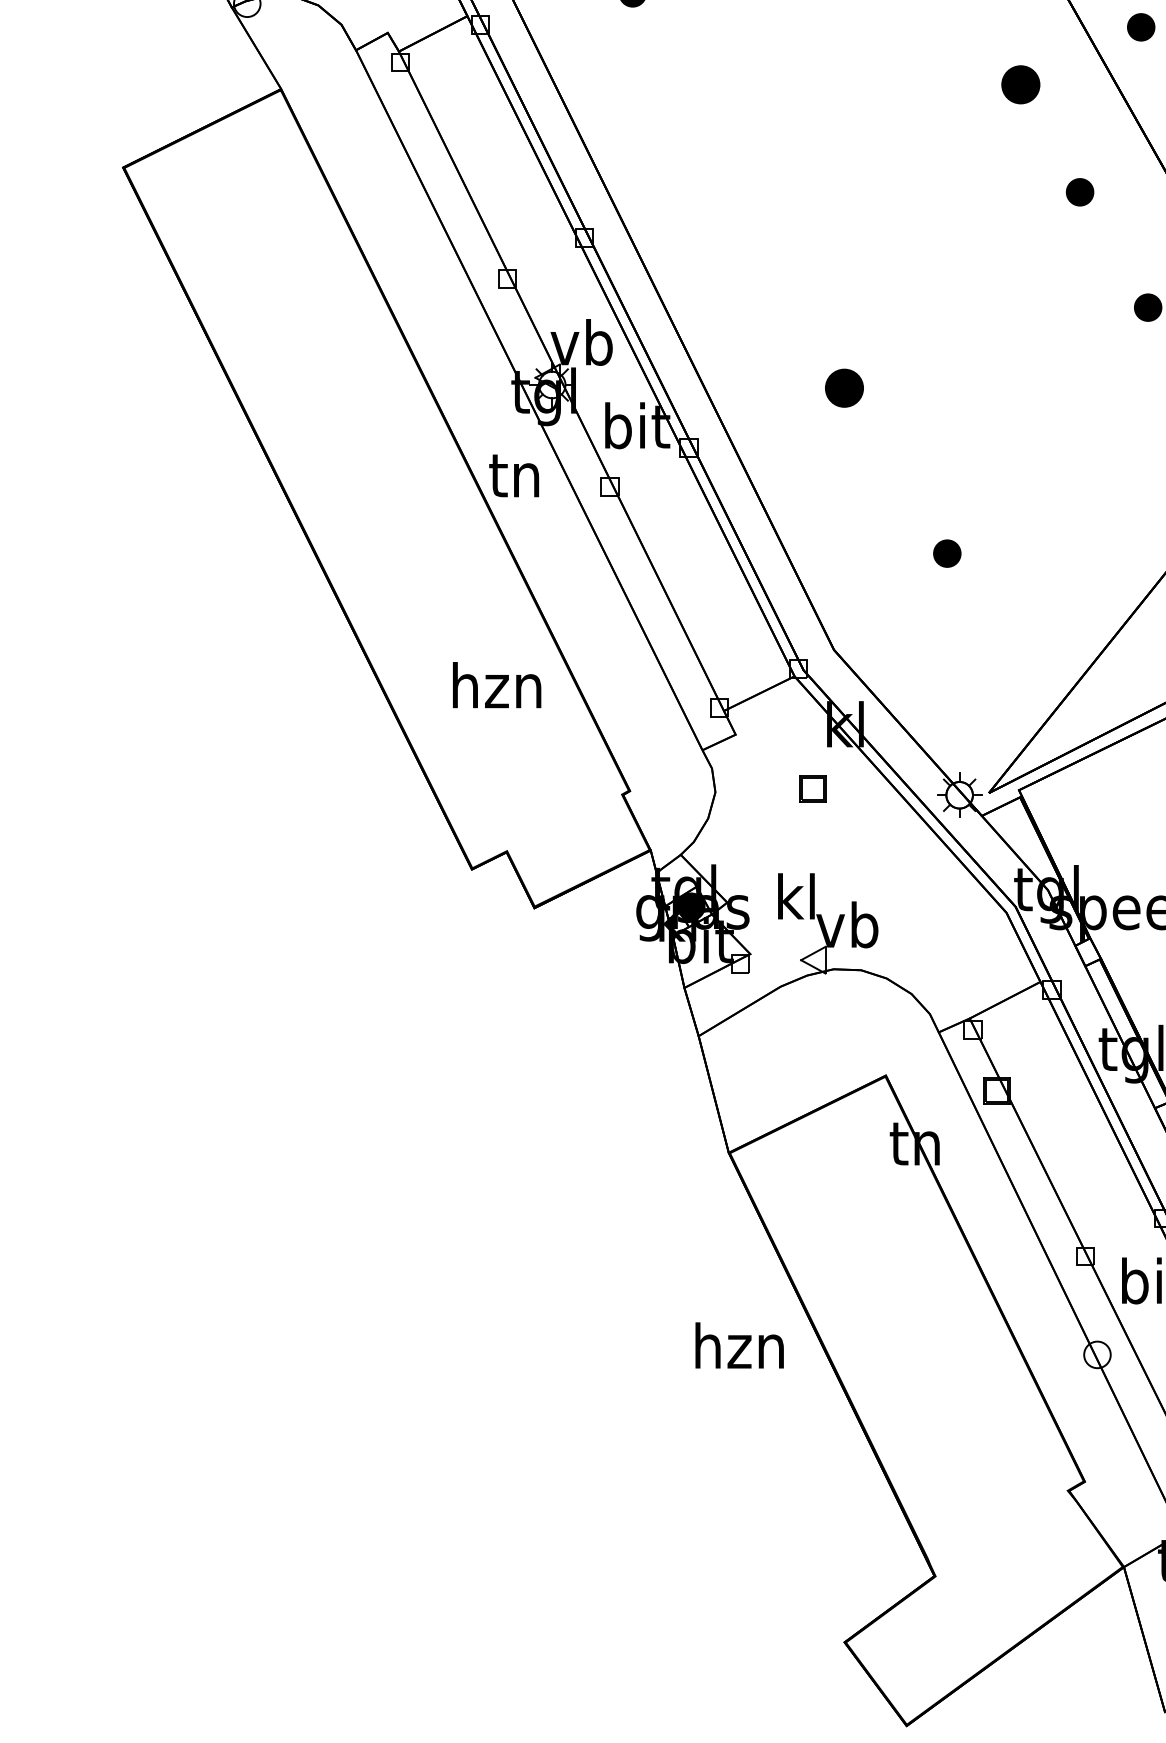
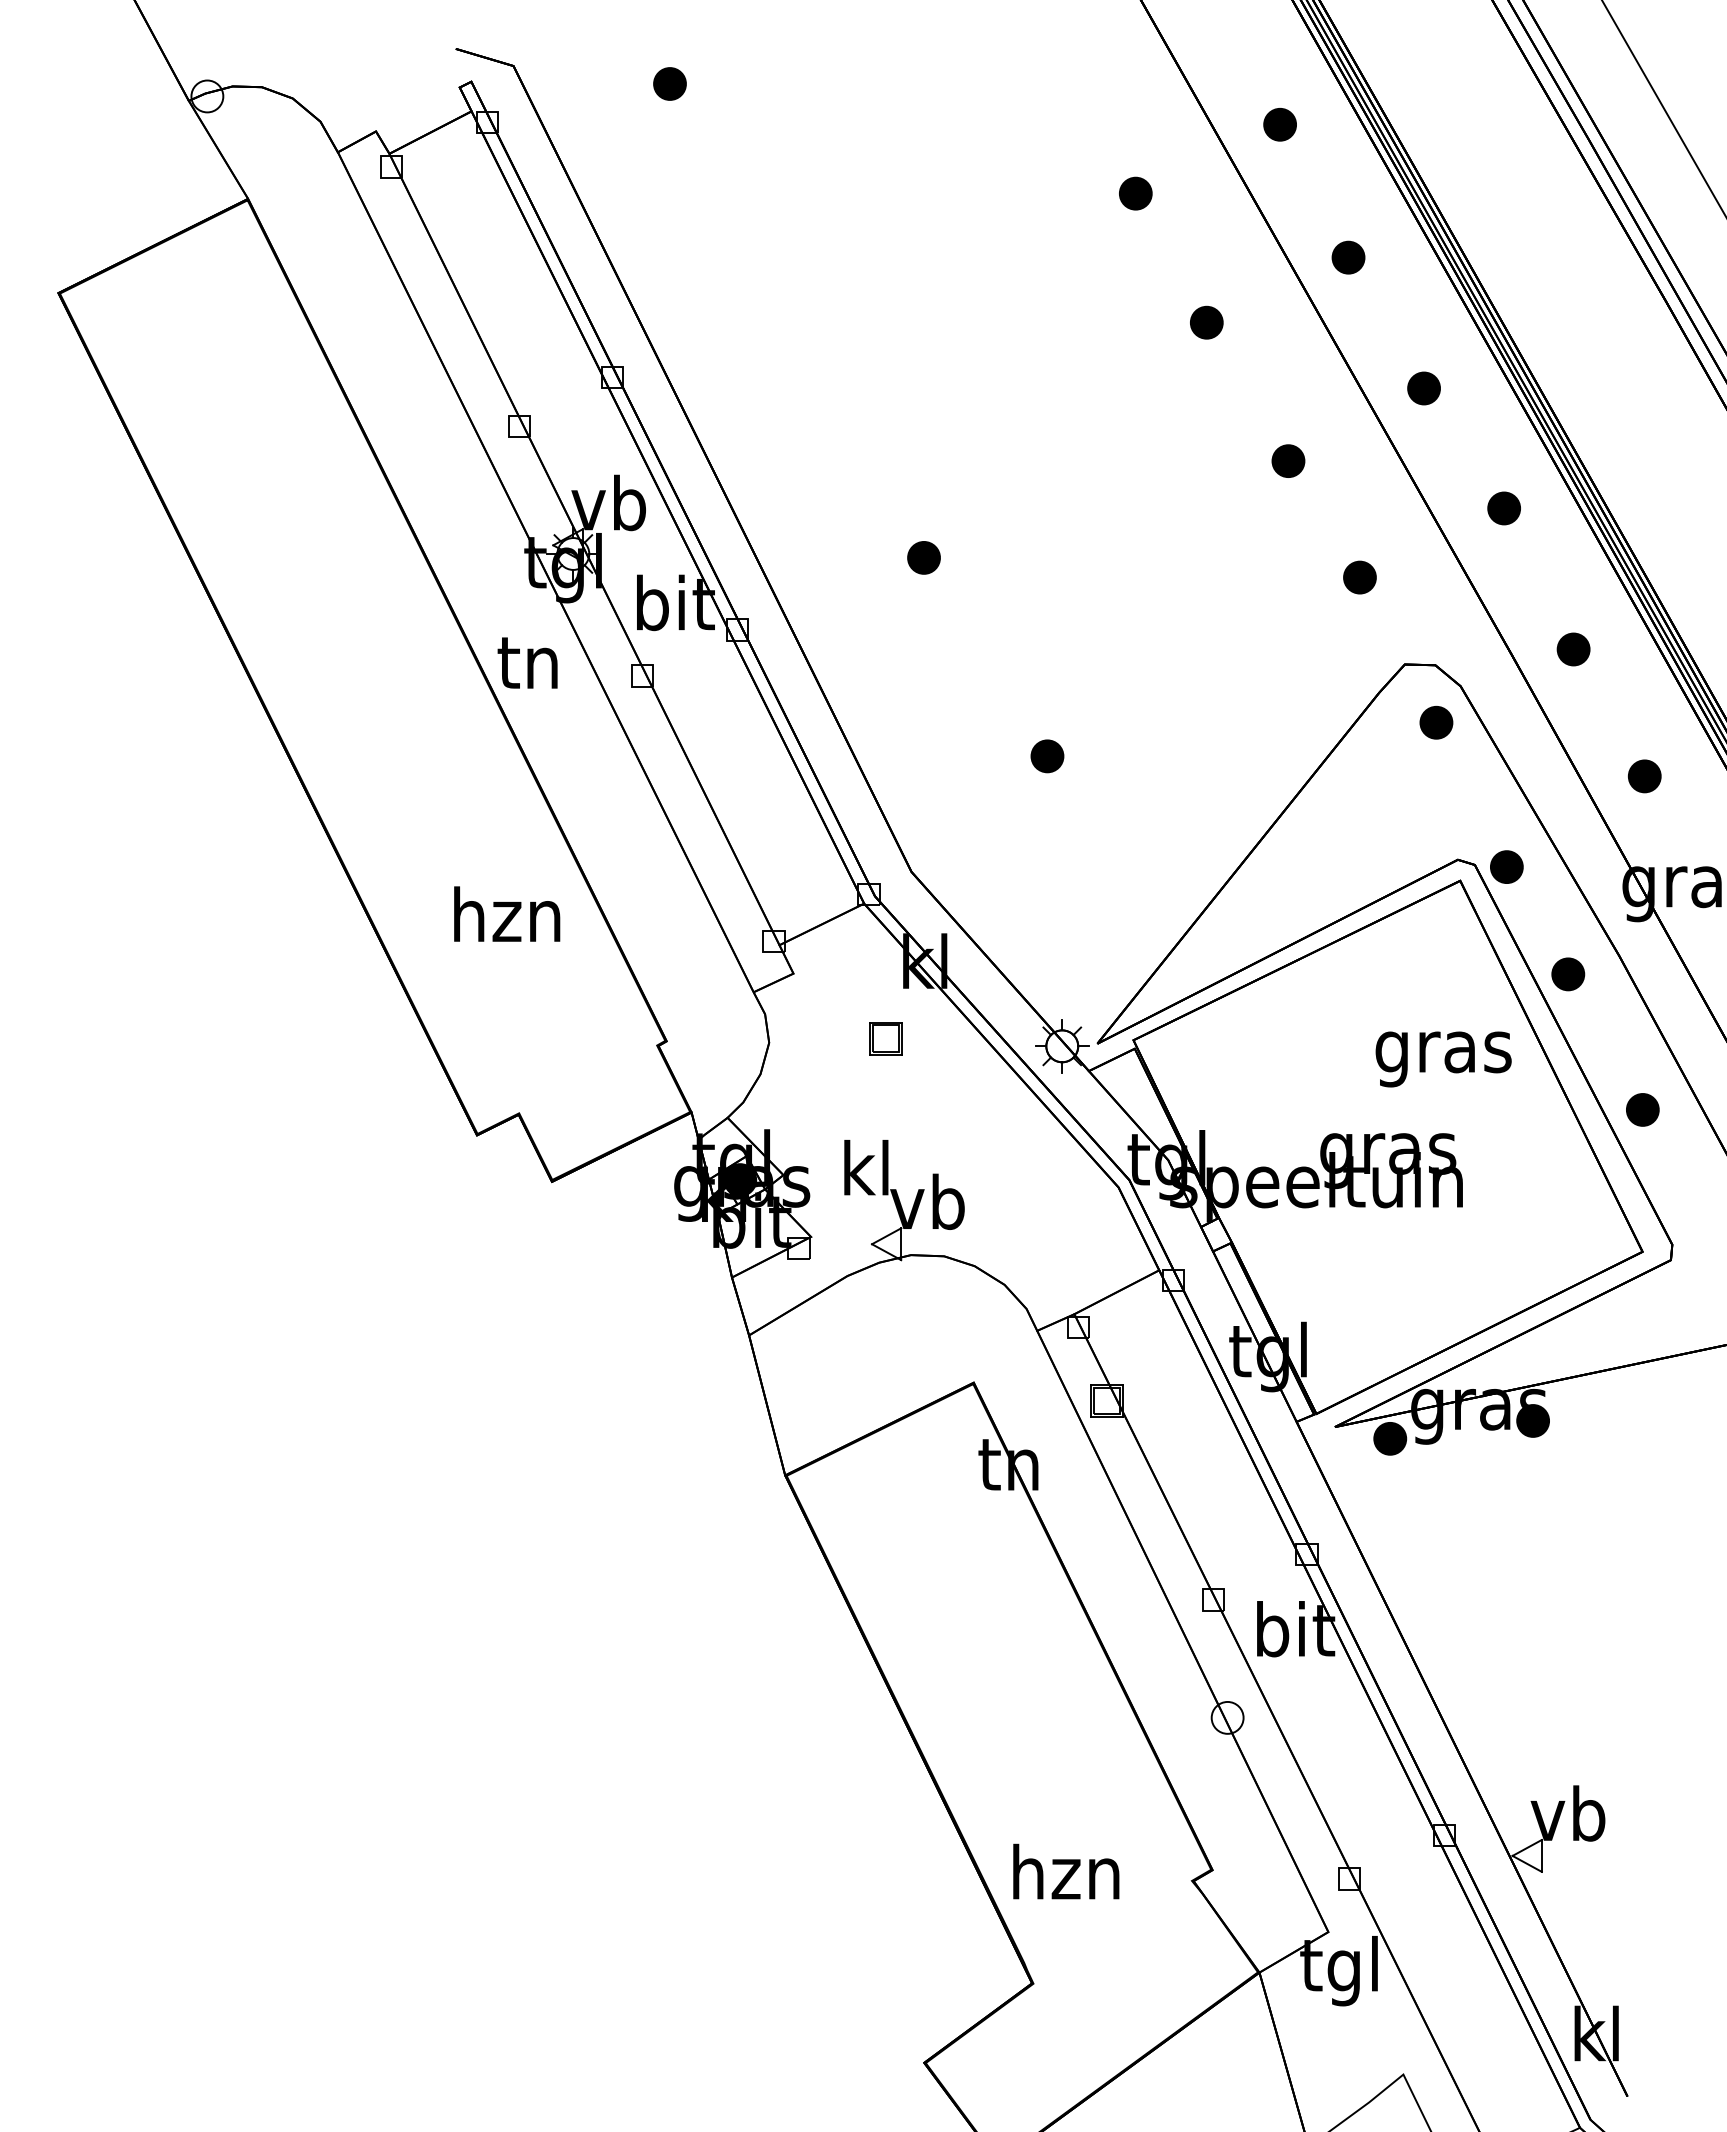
part: (1020, 84) -> (1135, 193), size x0.71
part: (844, 387) -> (923, 557), size x0.71
text: (739, 1345) -> (1066, 1871), moved

